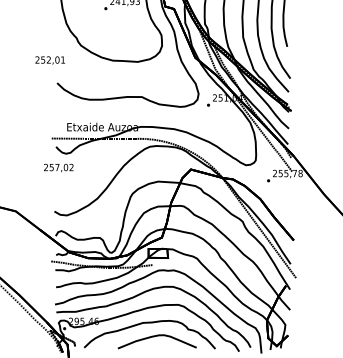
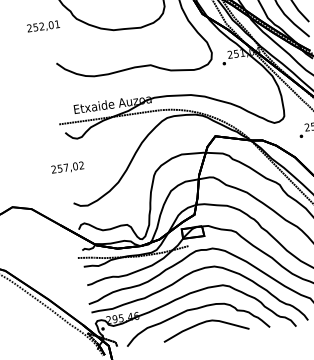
text: (49, 60) -> (42, 26), moved
text: (58, 167) -> (67, 167), moved

